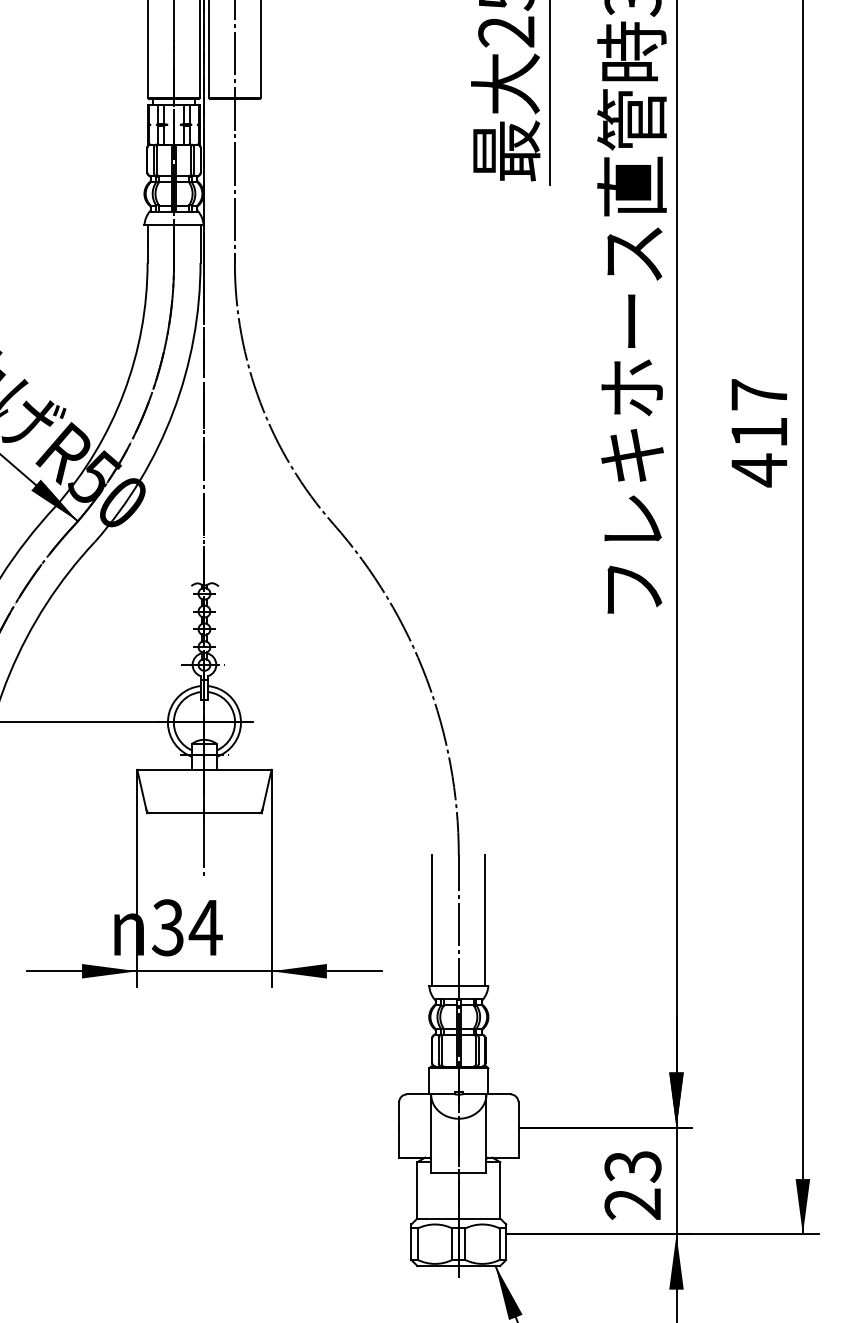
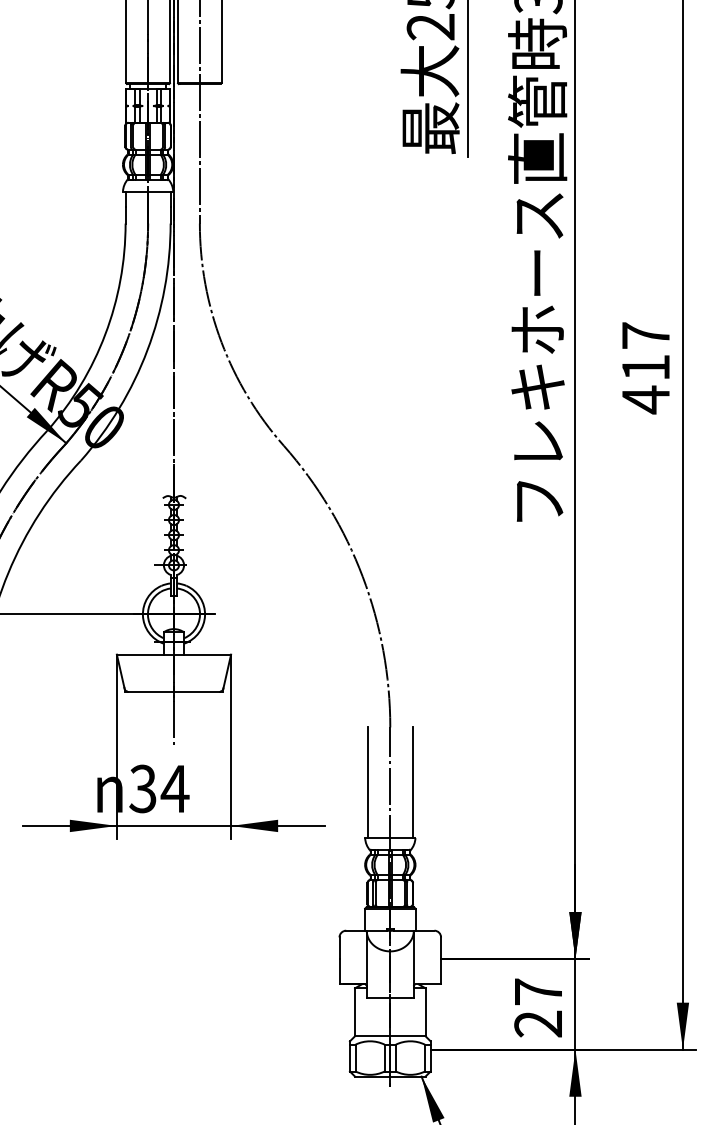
text: (632, 1166) -> (538, 992), 23 -> 27

